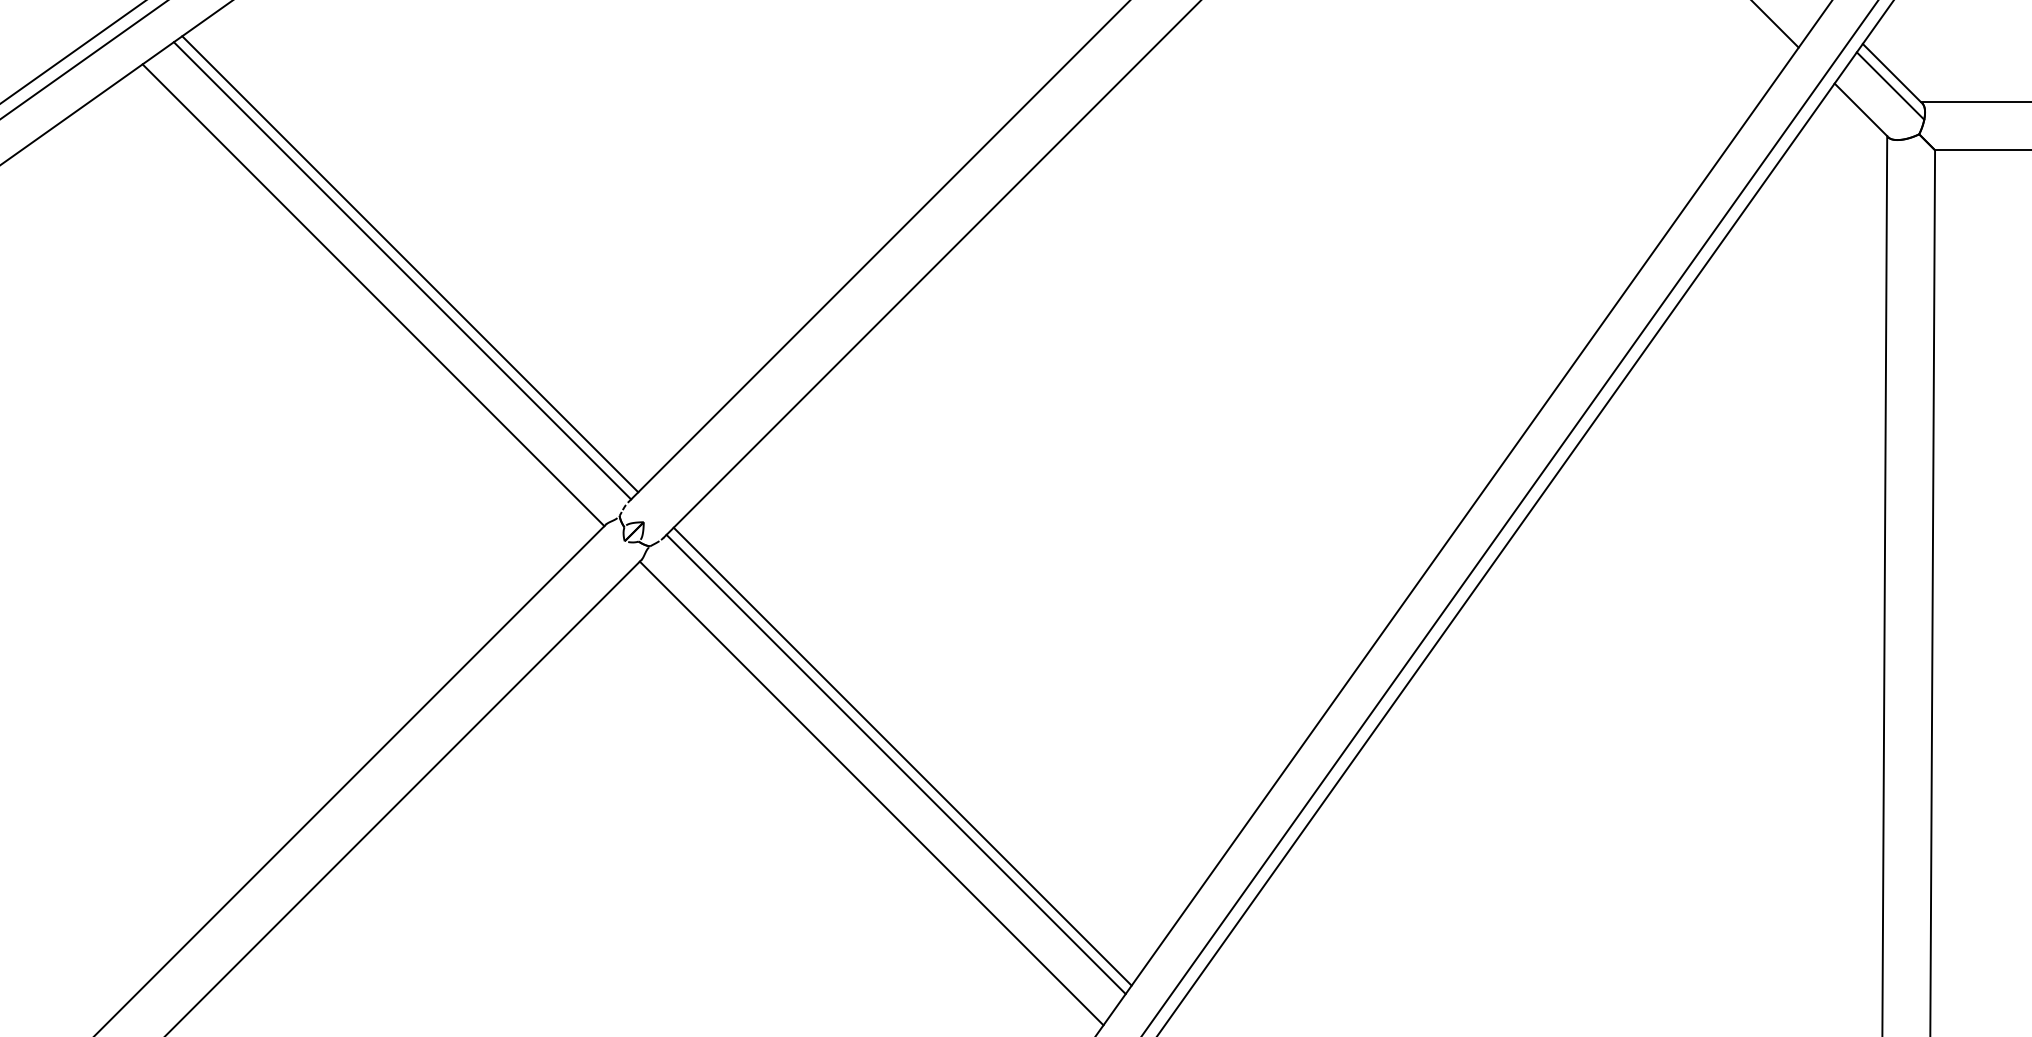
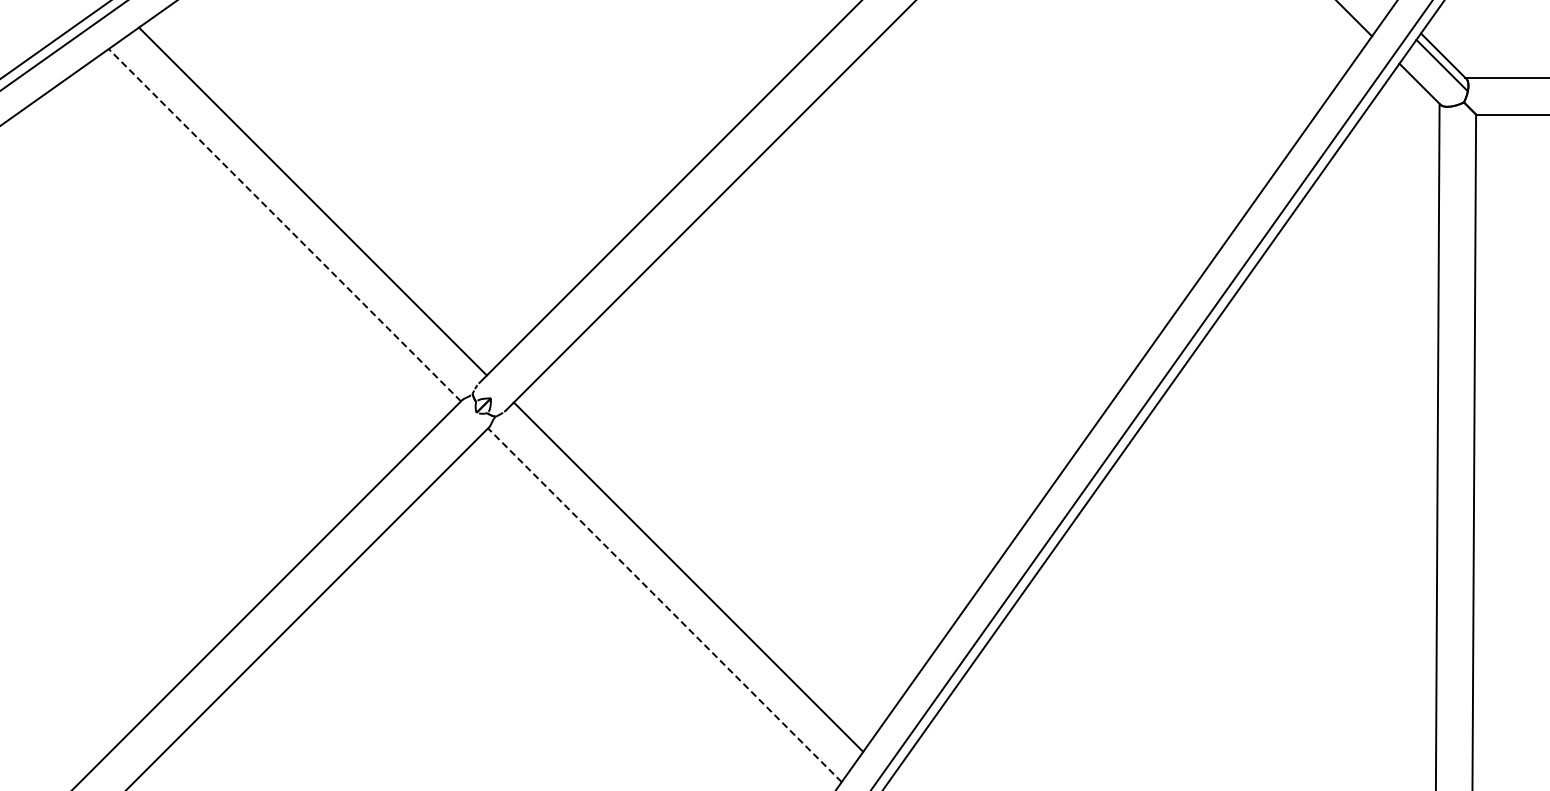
line: (401, 270) -> (306, 206), removed
line: (373, 294) -> (284, 224), solid -> dashed
line: (896, 764) -> (683, 583), removed
line: (871, 792) -> (664, 604), solid -> dashed

